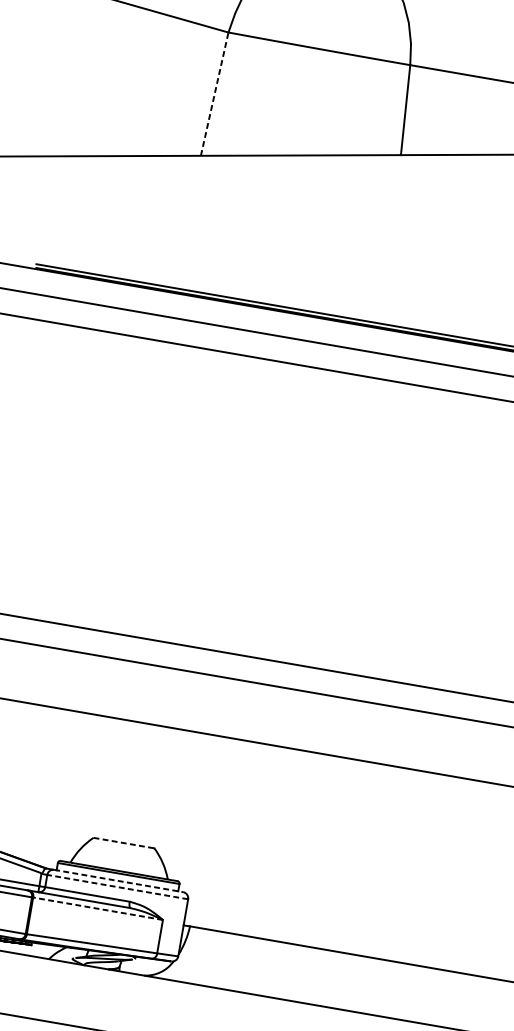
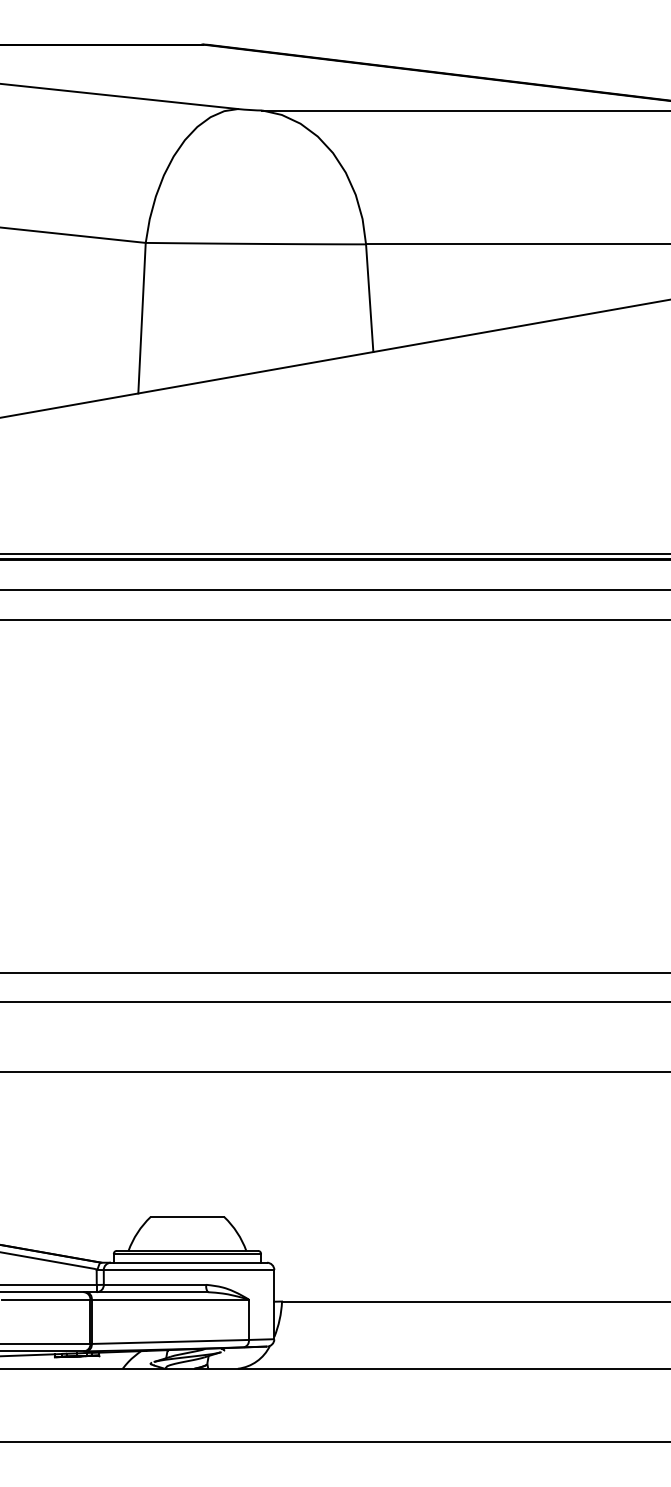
line: (215, 93) -> (142, 317), dashed -> solid
line: (123, 843) -> (187, 1217), dashed -> solid
line: (119, 880) -> (189, 1262), dashed -> solid
line: (117, 887) -> (188, 1270), dashed -> solid
line: (98, 908) -> (170, 1299), dashed -> solid

